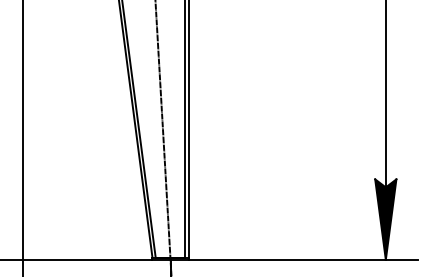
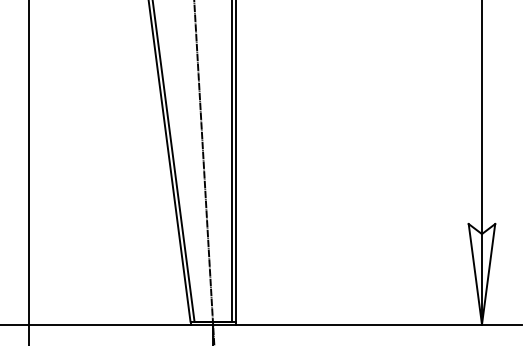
fill: (385, 219) -> (481, 274), removed

